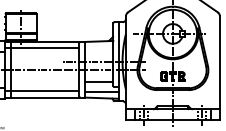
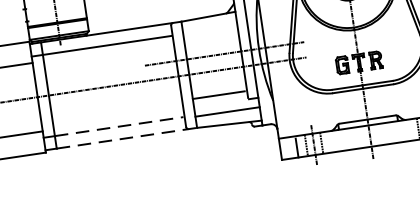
line: (44, 91) -> (118, 127), solid -> dashed
line: (48, 97) -> (127, 137), solid -> dashed

